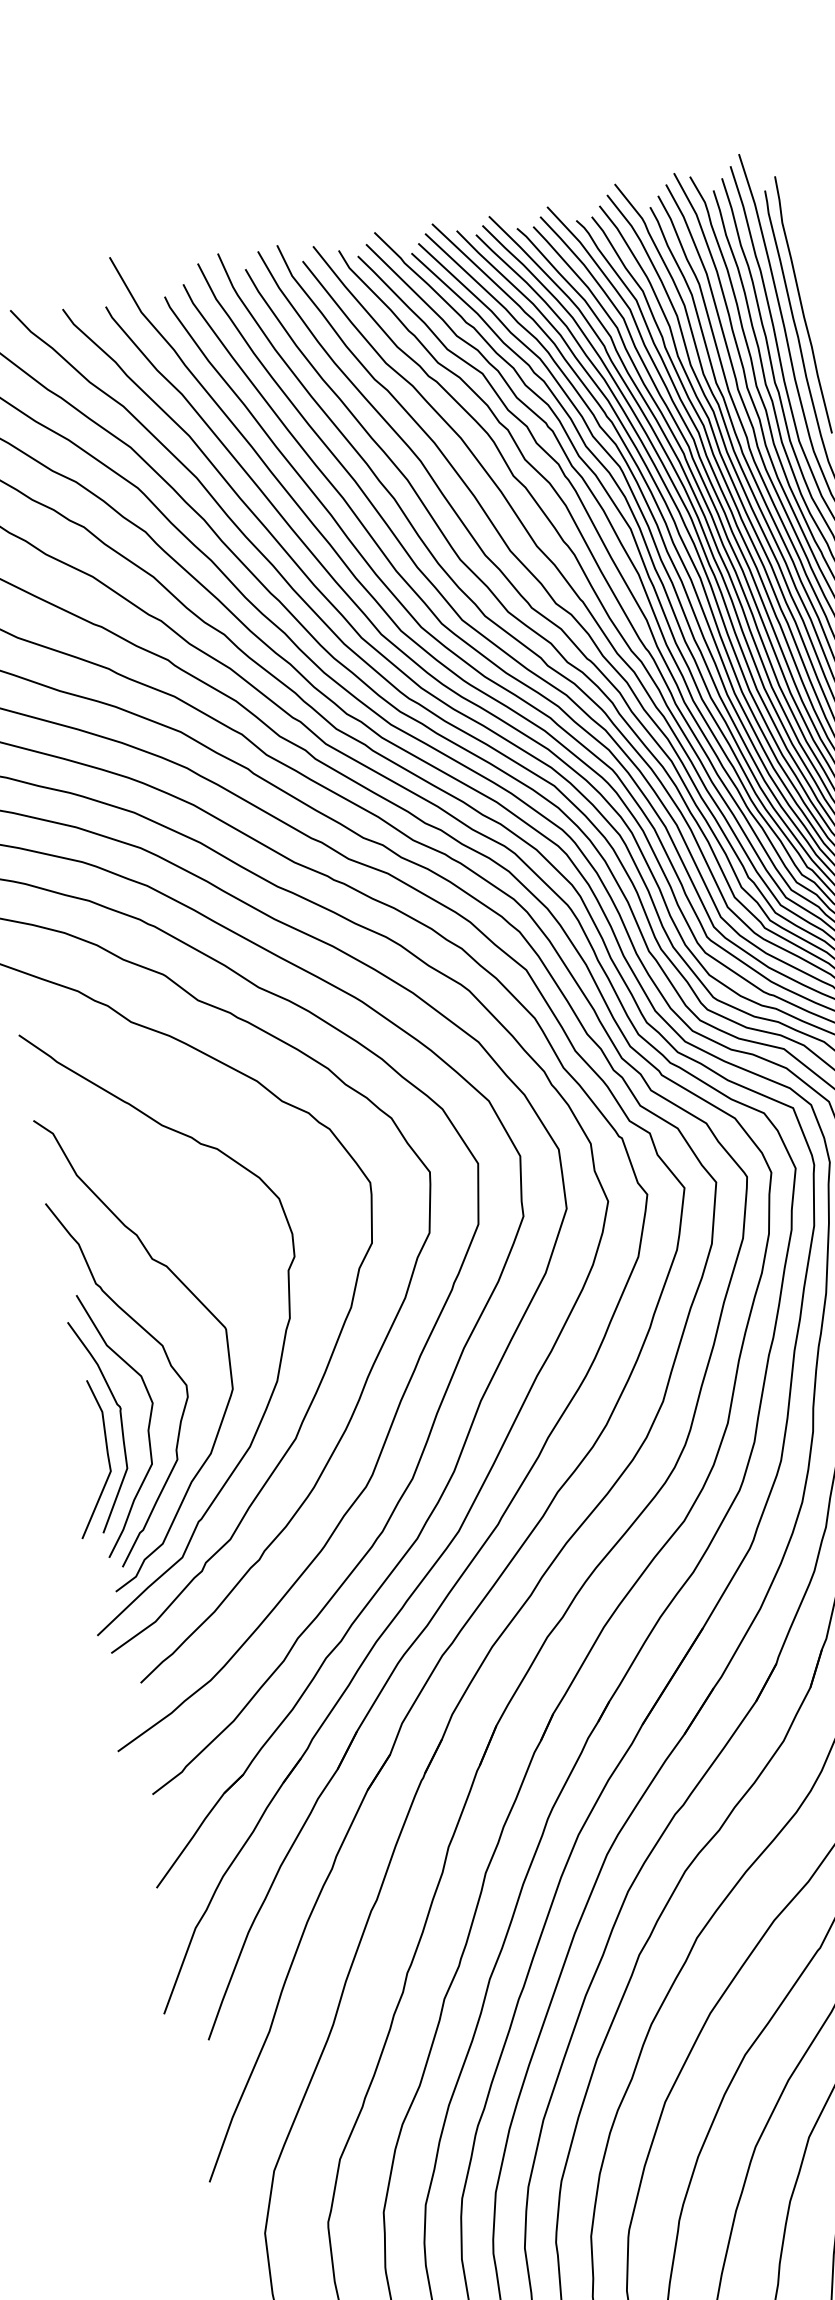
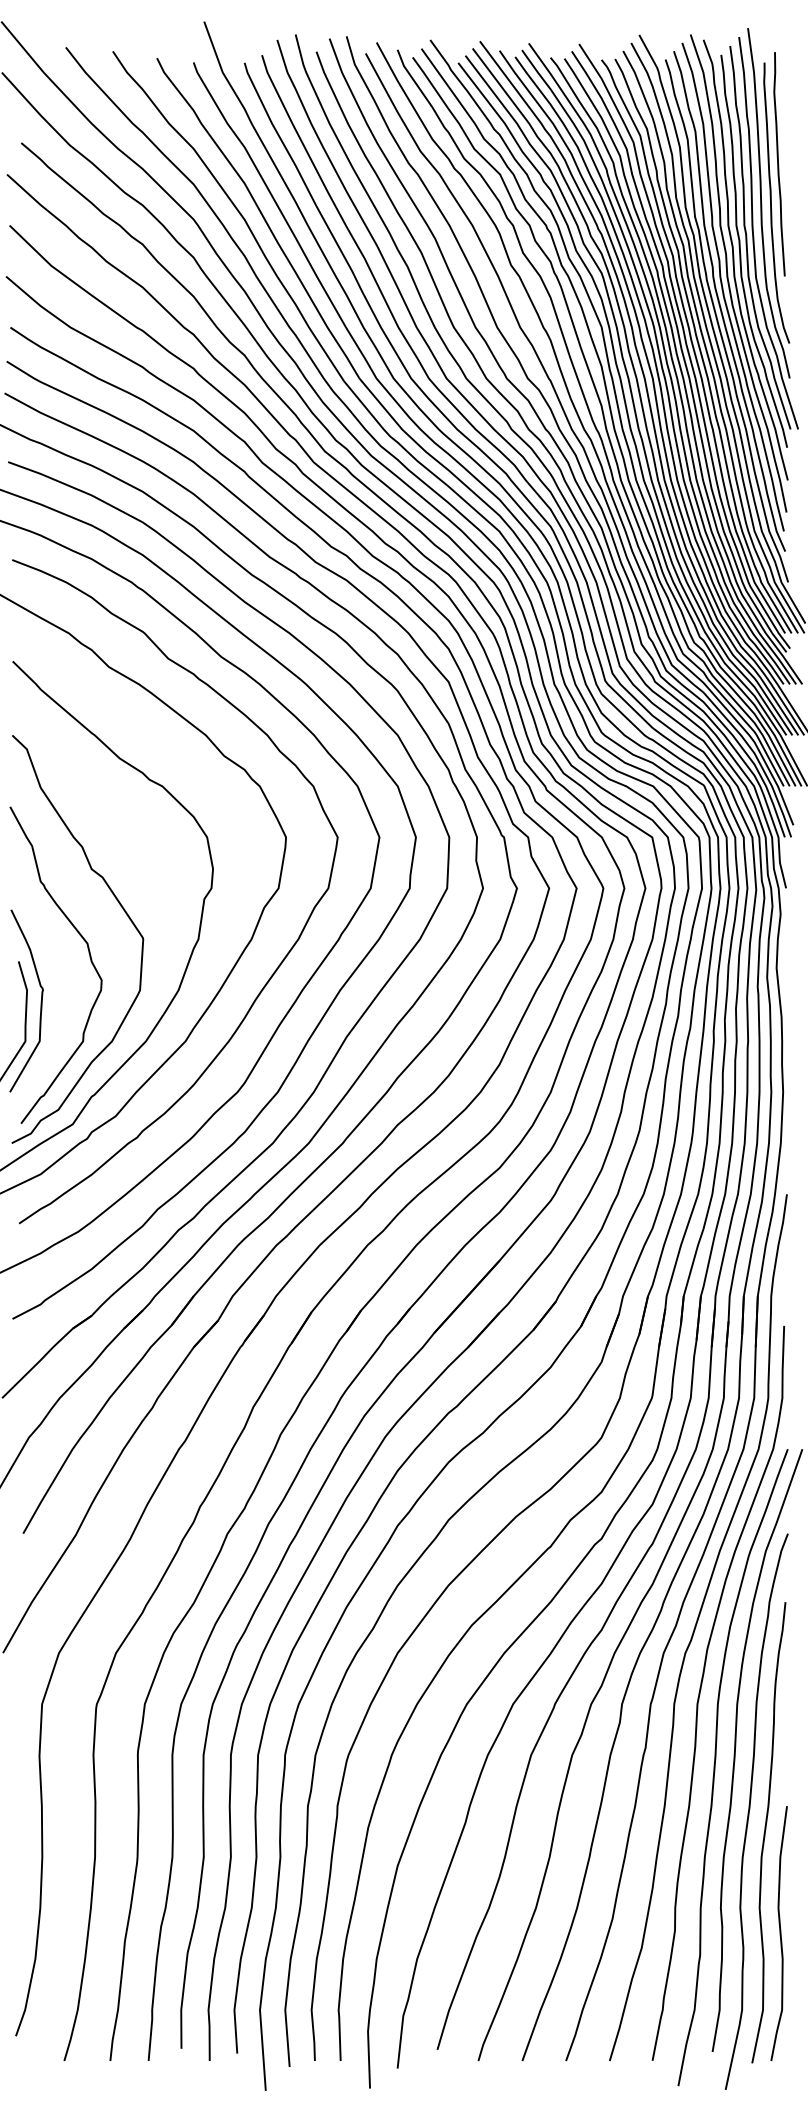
curve: (147, 1424) -> (63, 1007), removed

